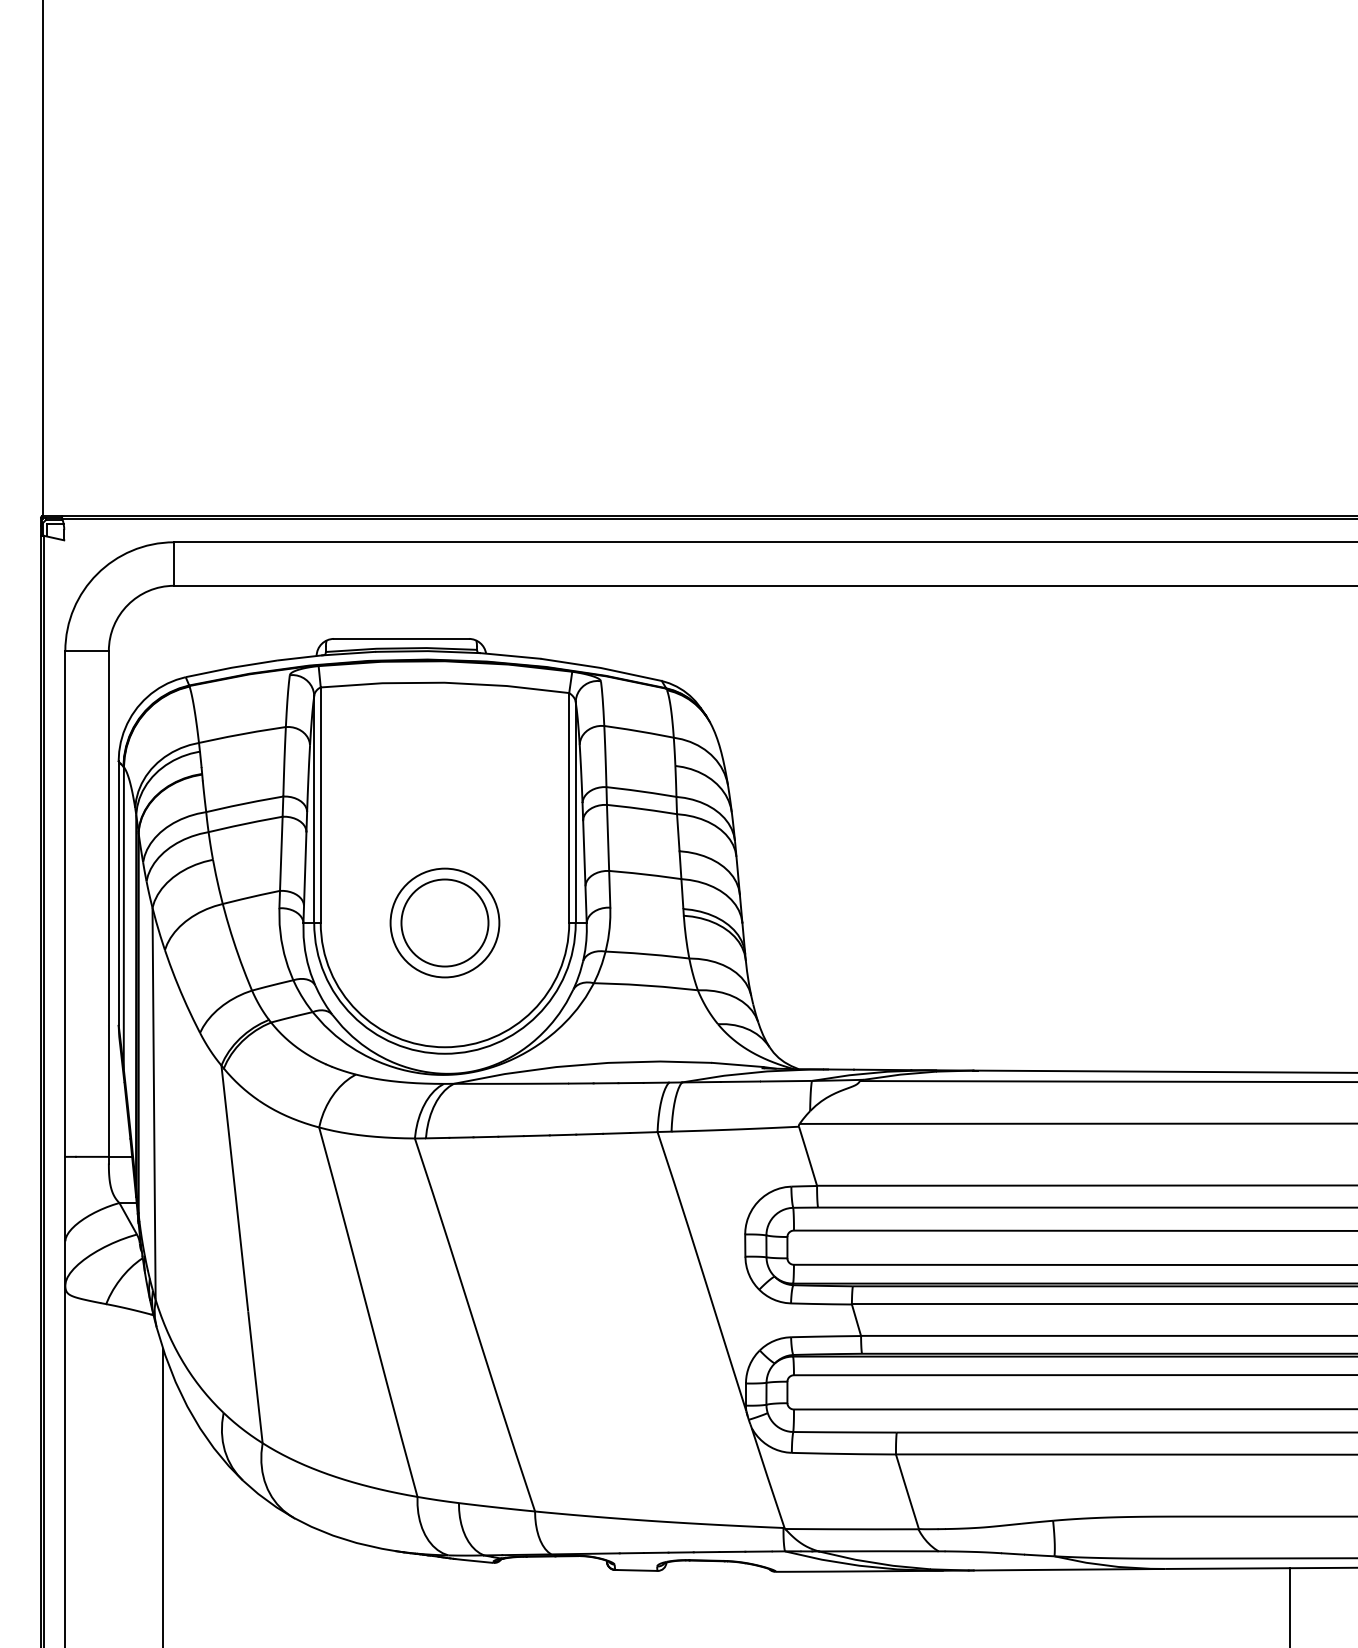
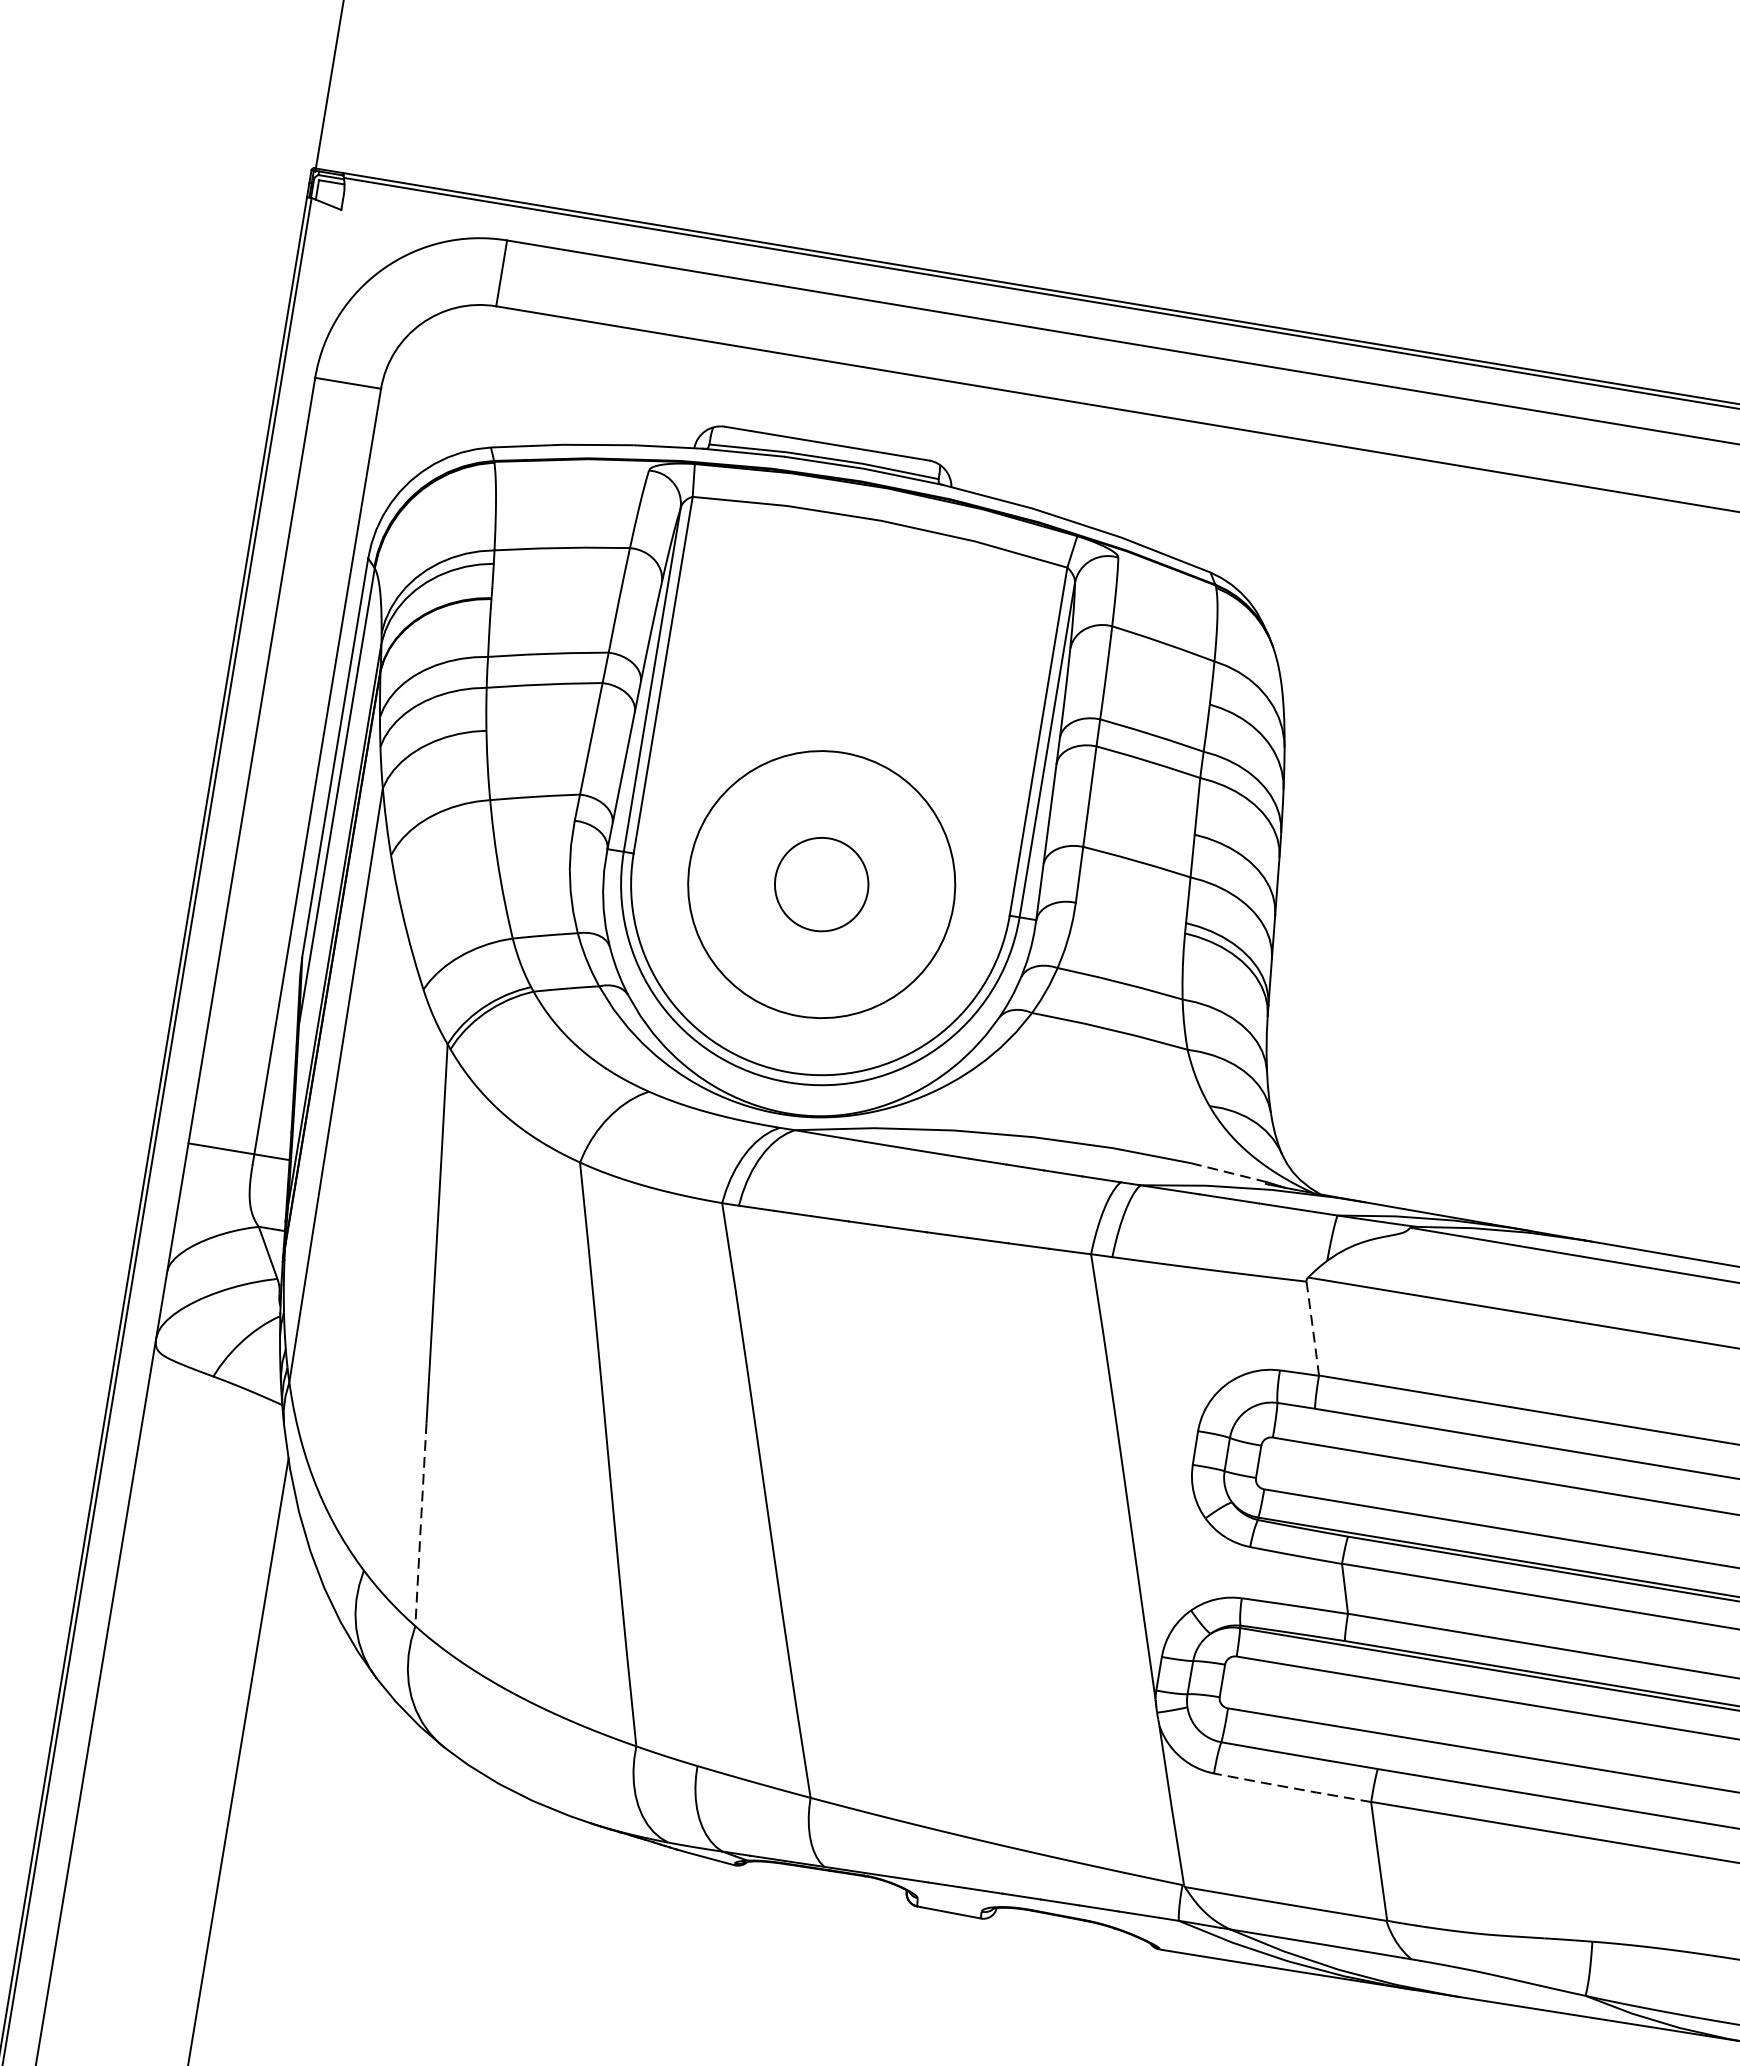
circle: (444, 922) -> (821, 883), size x0.7
circle: (444, 922) -> (821, 883), size x1.6
line: (737, 1064) -> (1229, 1172), solid -> dashed
line: (808, 1156) -> (1313, 1329), solid -> dashed
line: (255, 1377) -> (421, 1525), solid -> dashed
line: (843, 1453) -> (1291, 1787), solid -> dashed

